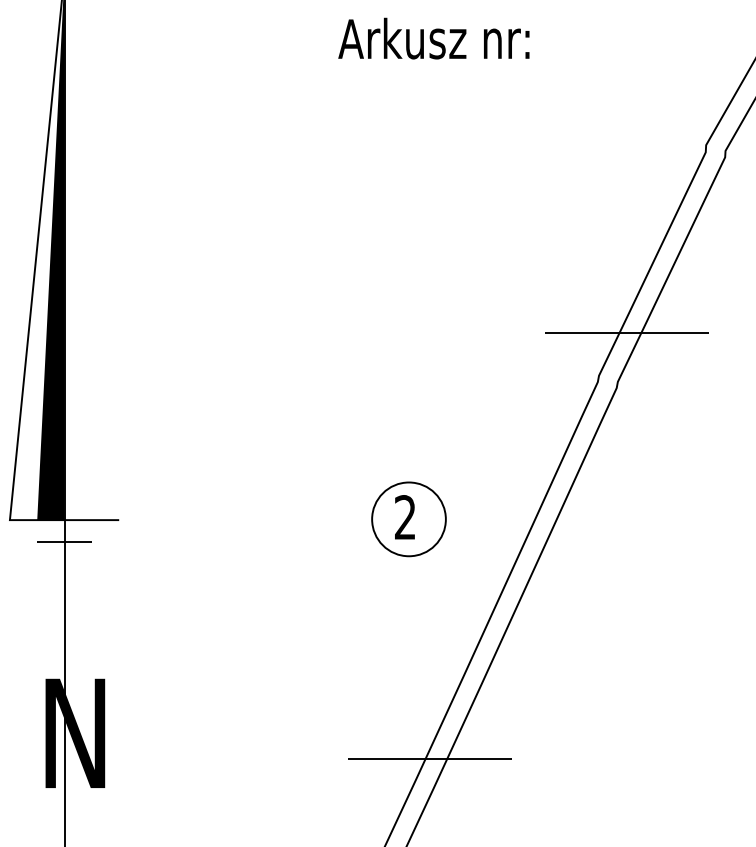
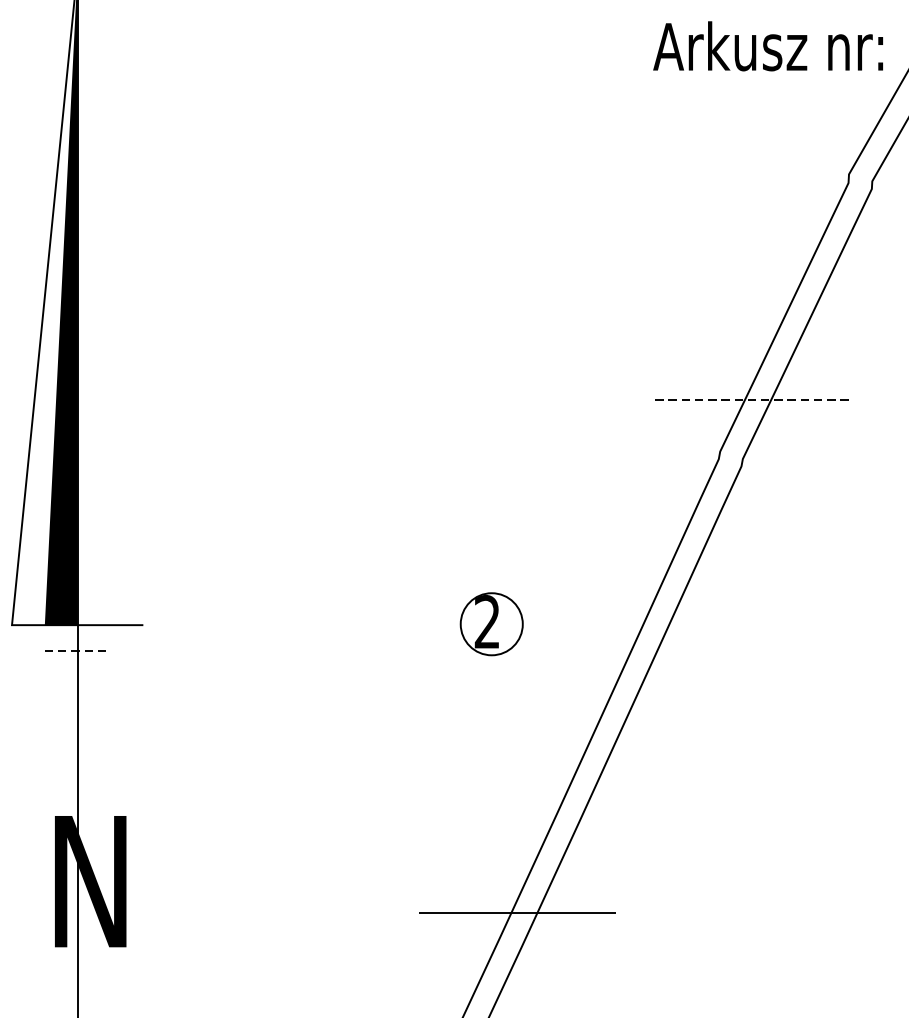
text: (433, 38) -> (767, 46), moved
line: (626, 333) -> (753, 400), solid -> dashed
circle: (408, 519) -> (491, 624), size x0.7
line: (65, 541) -> (78, 650), solid -> dashed

